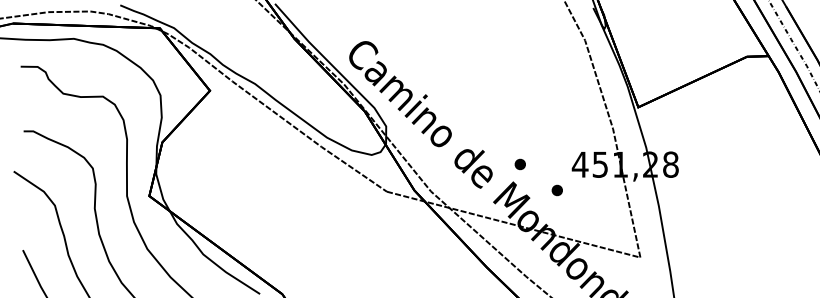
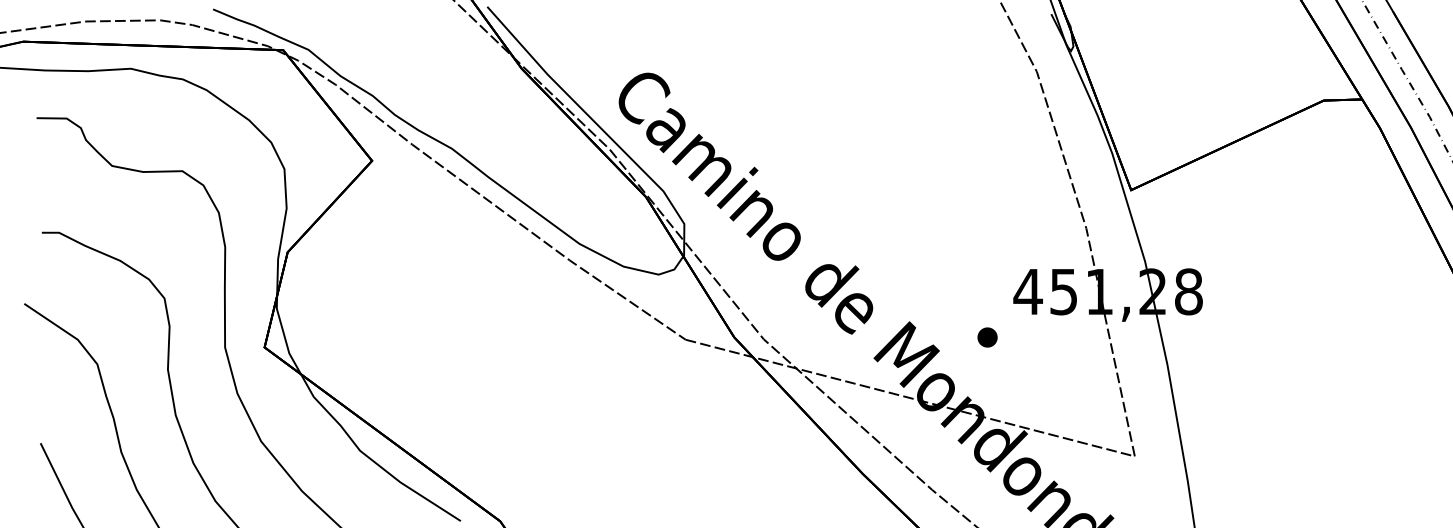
part: (519, 164) -> (920, 291), removed

